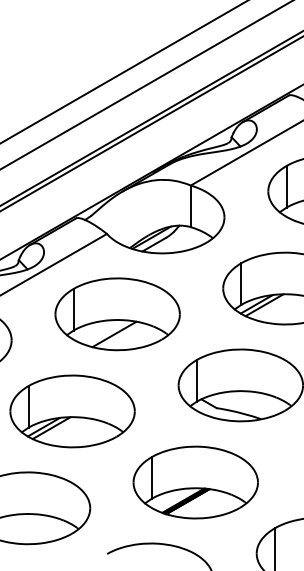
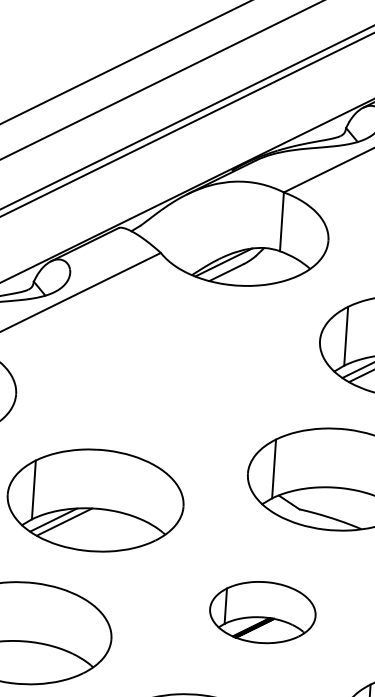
part: (117, 314) -> (168, 367), removed
part: (195, 482) -> (262, 612), size x0.6

